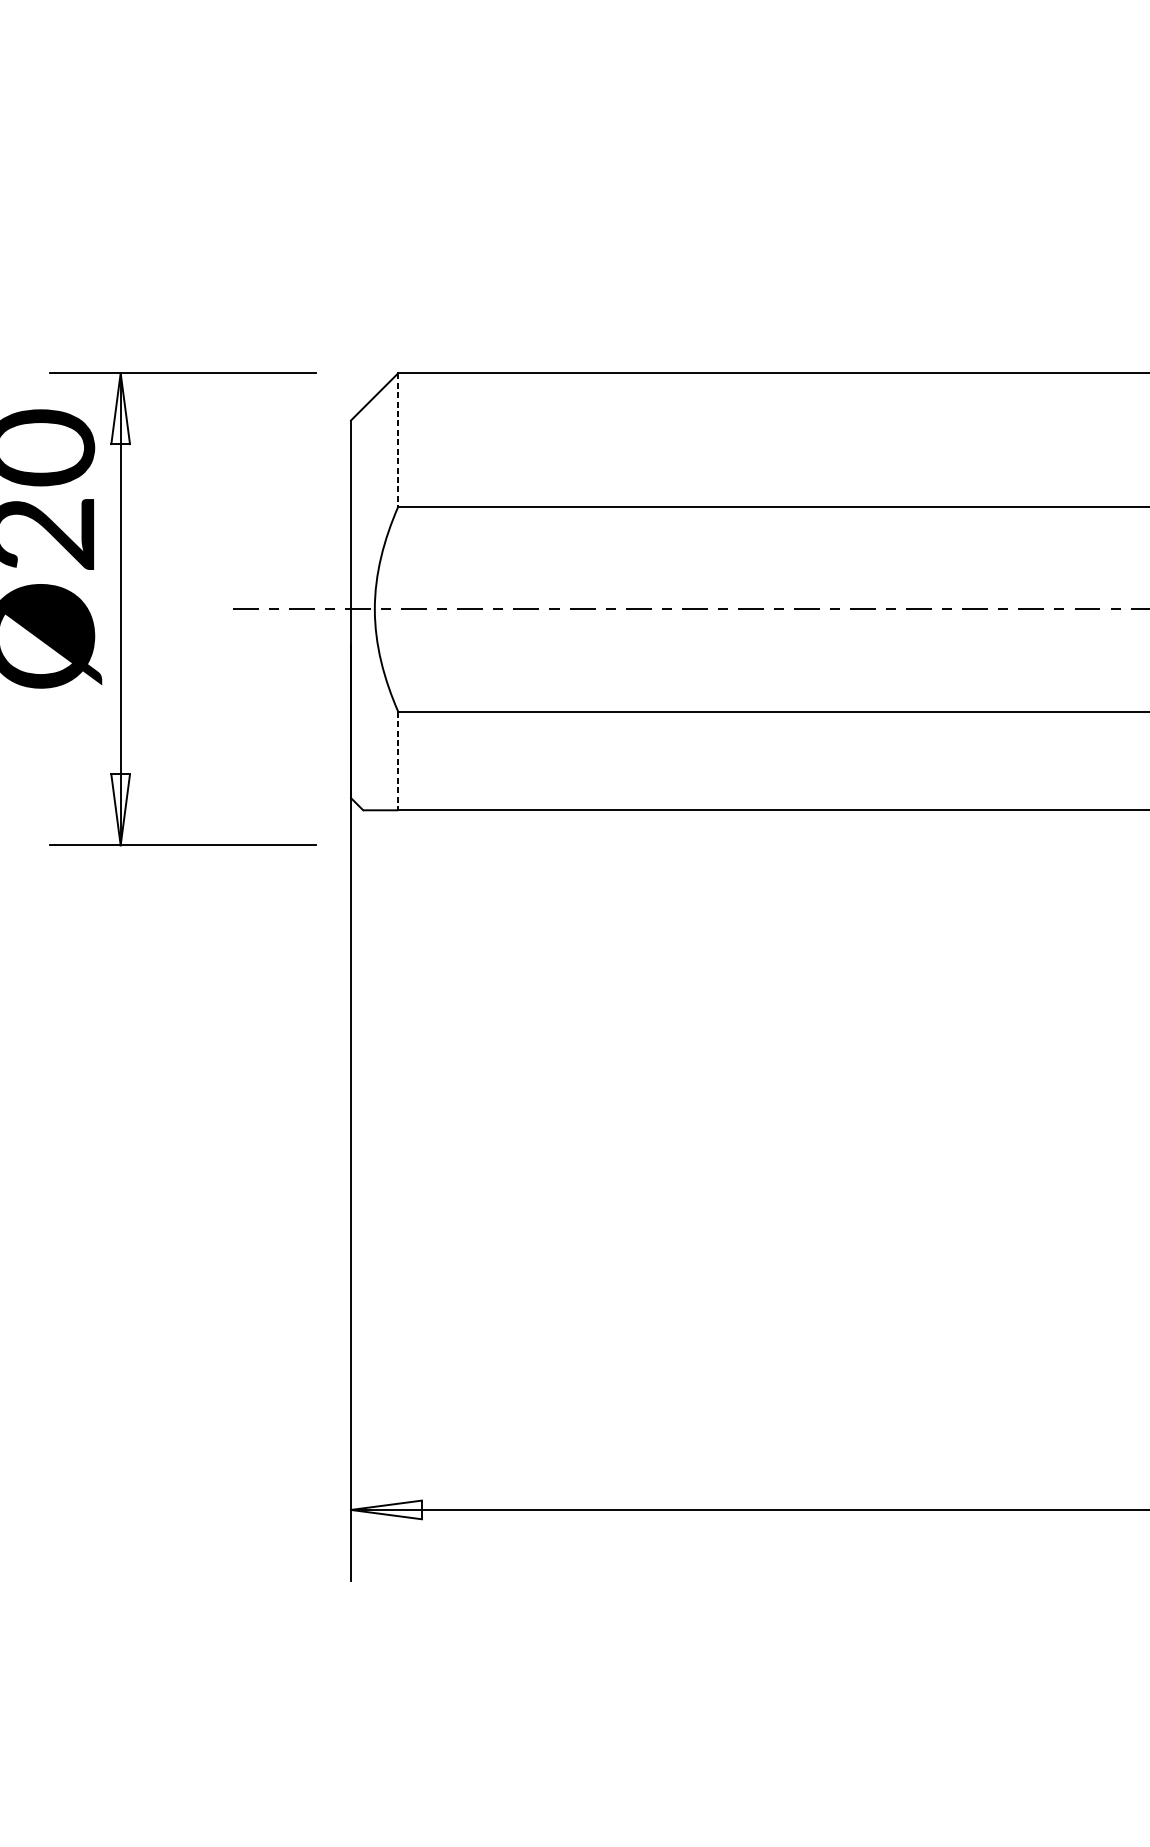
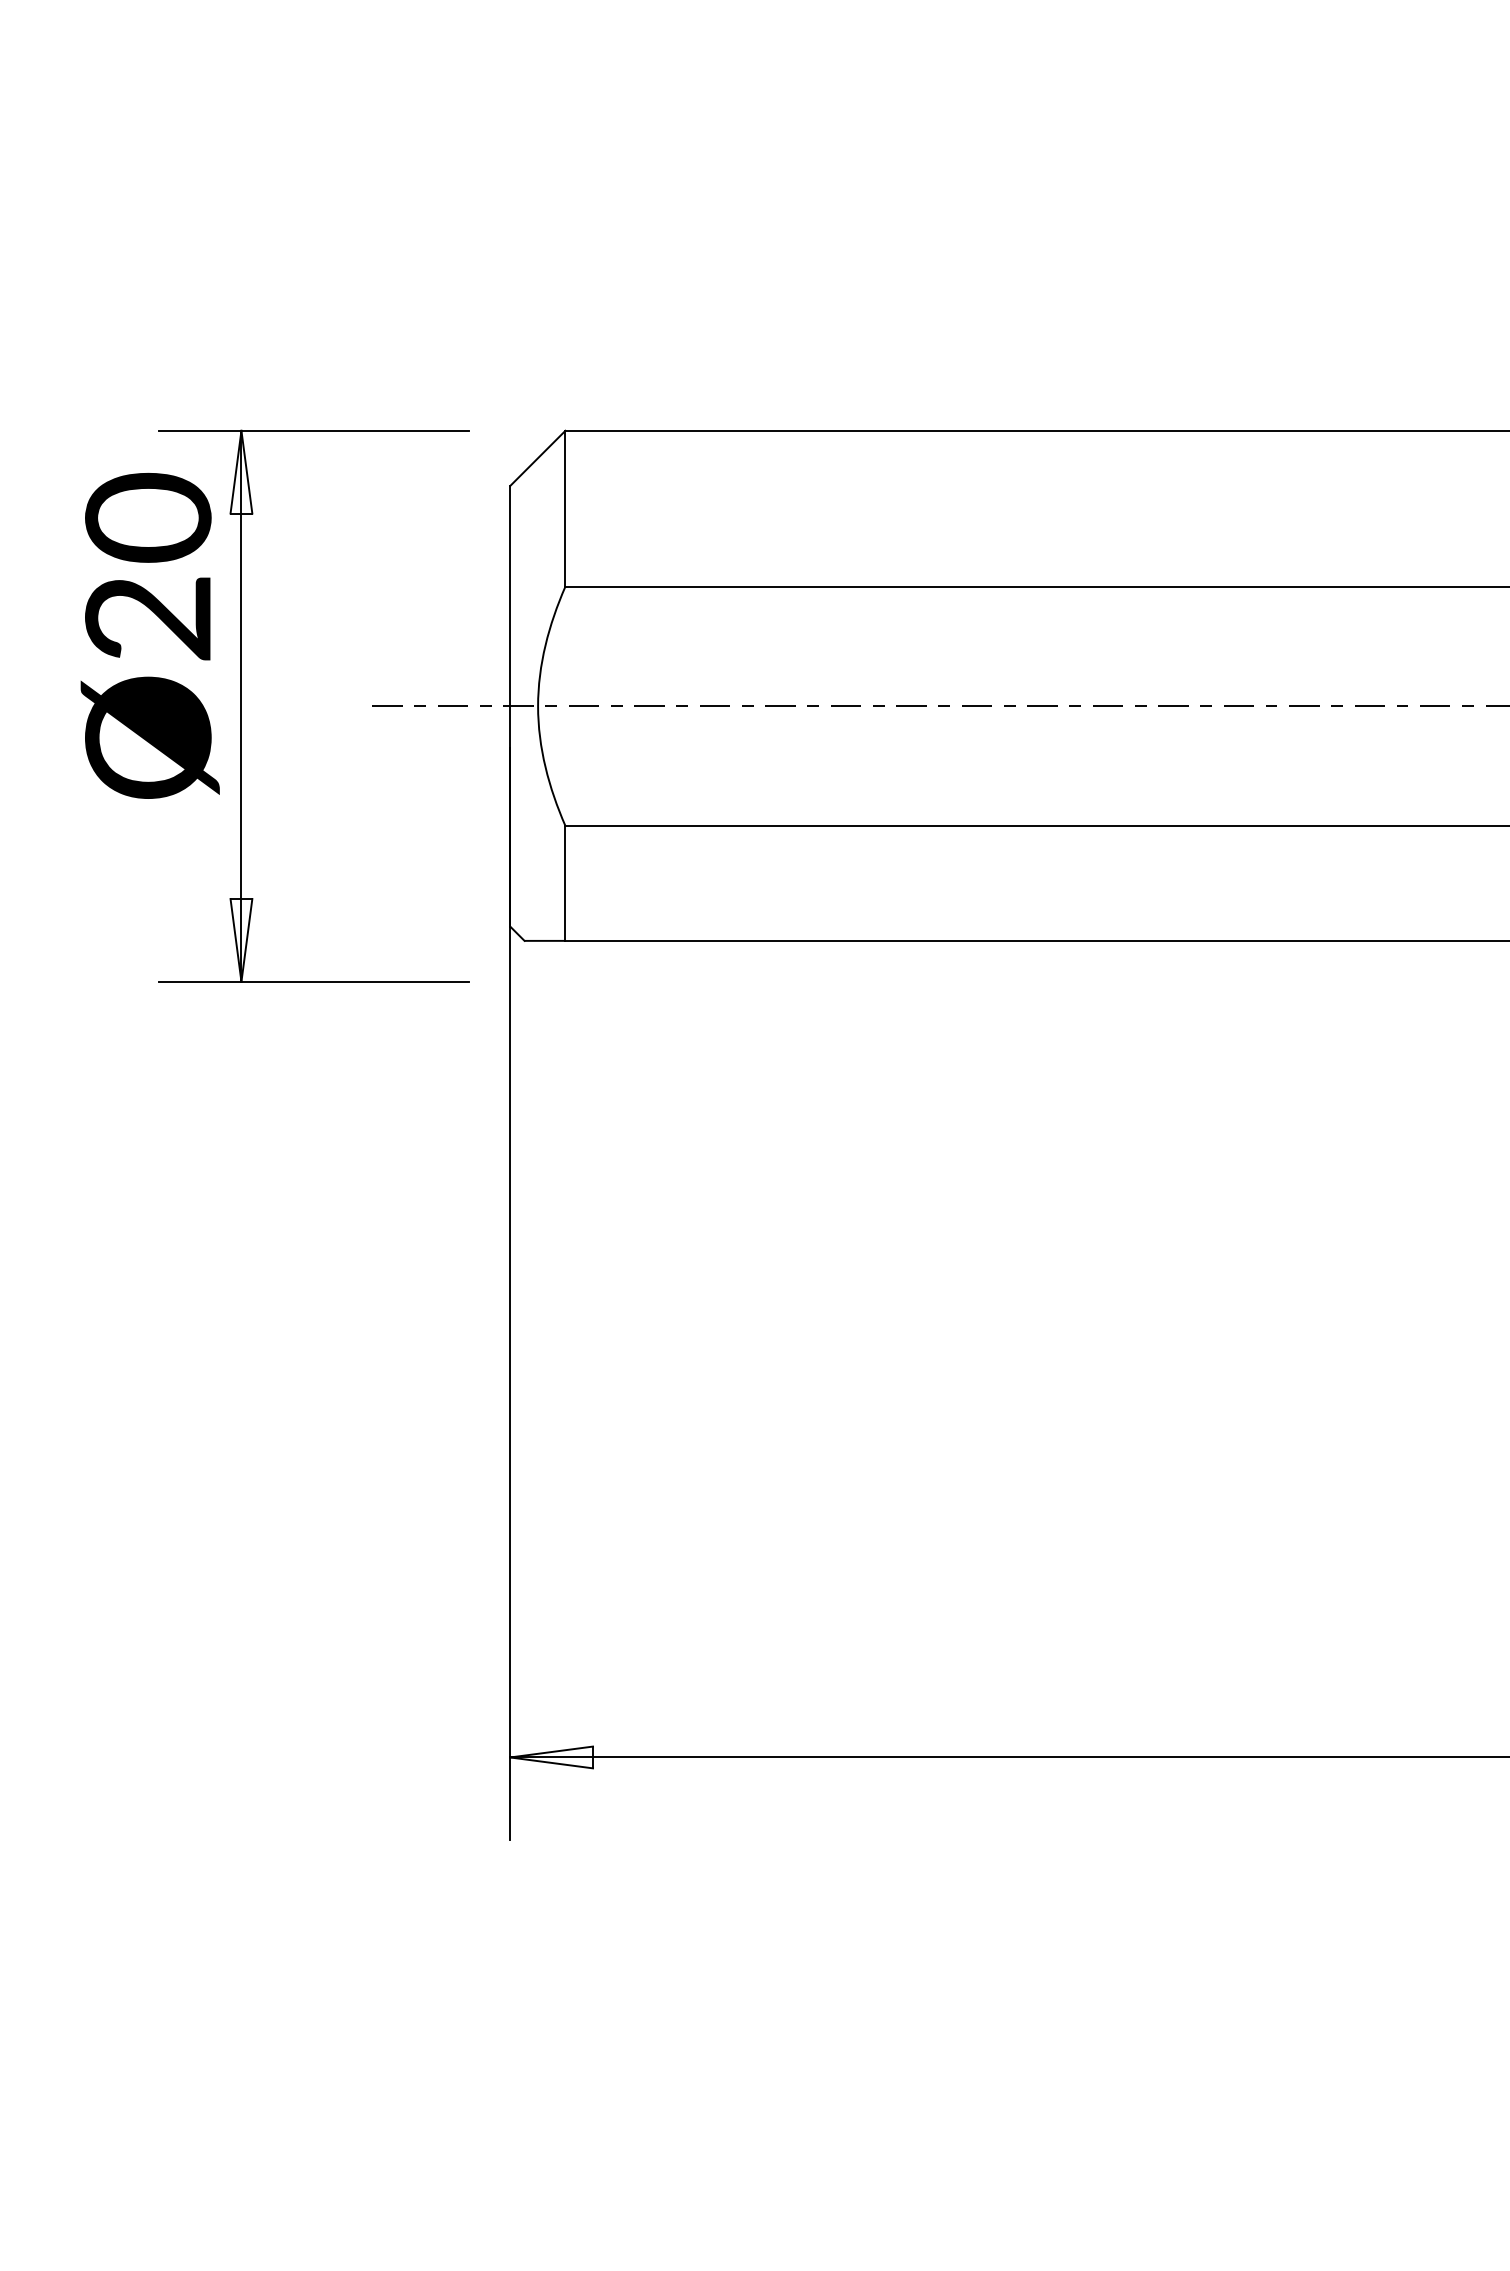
line: (398, 439) -> (565, 508), dashed -> solid
line: (398, 761) -> (565, 883), dashed -> solid

